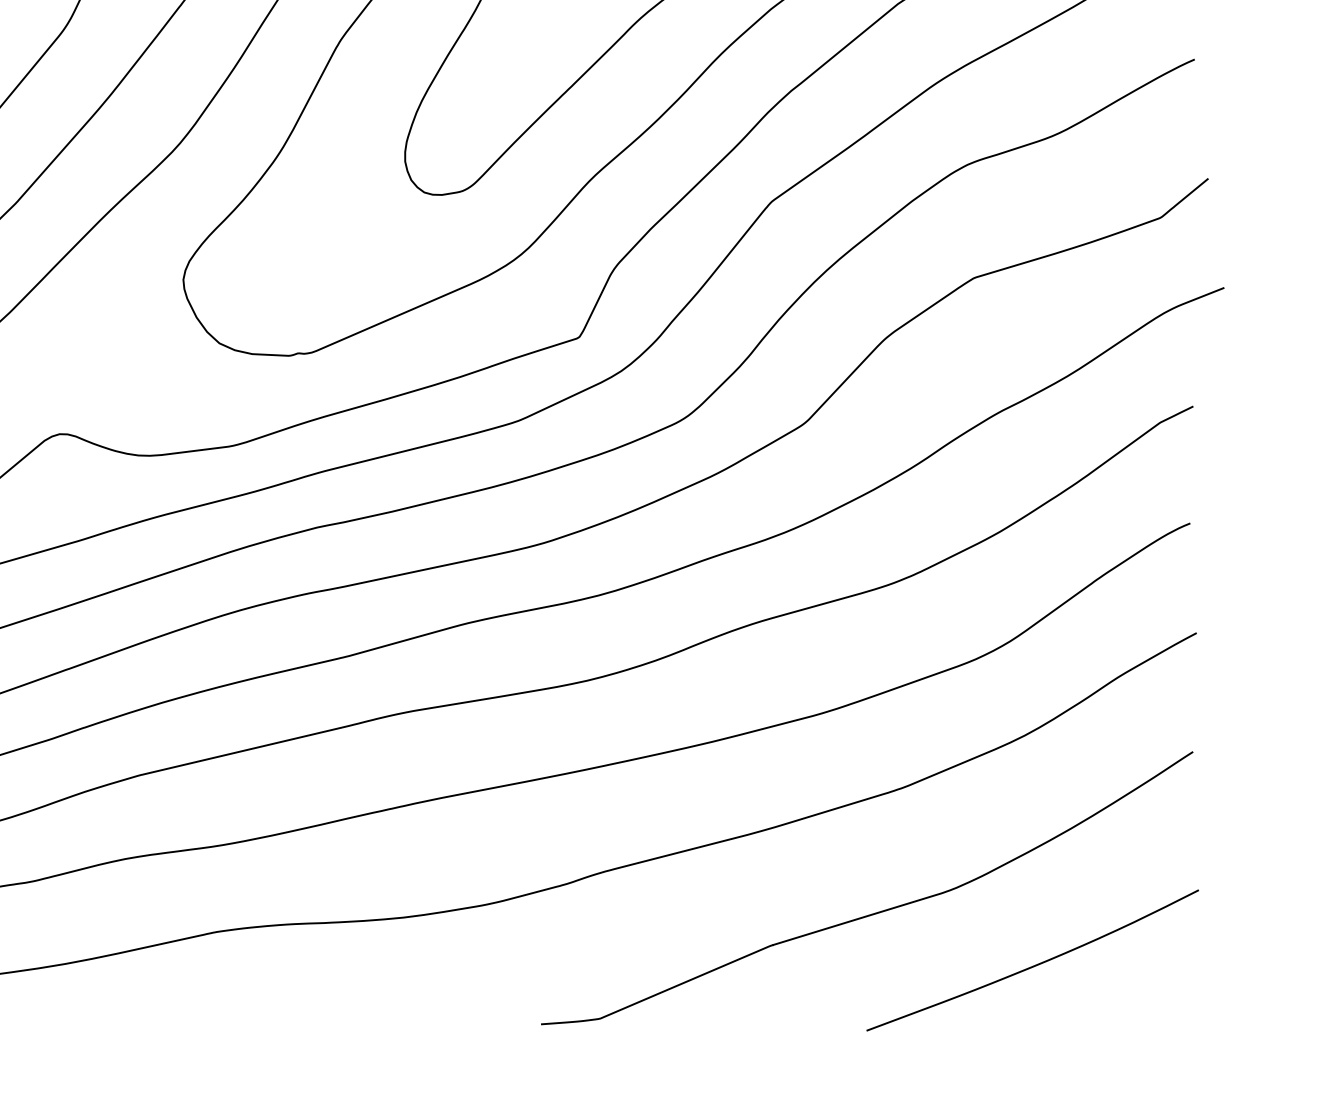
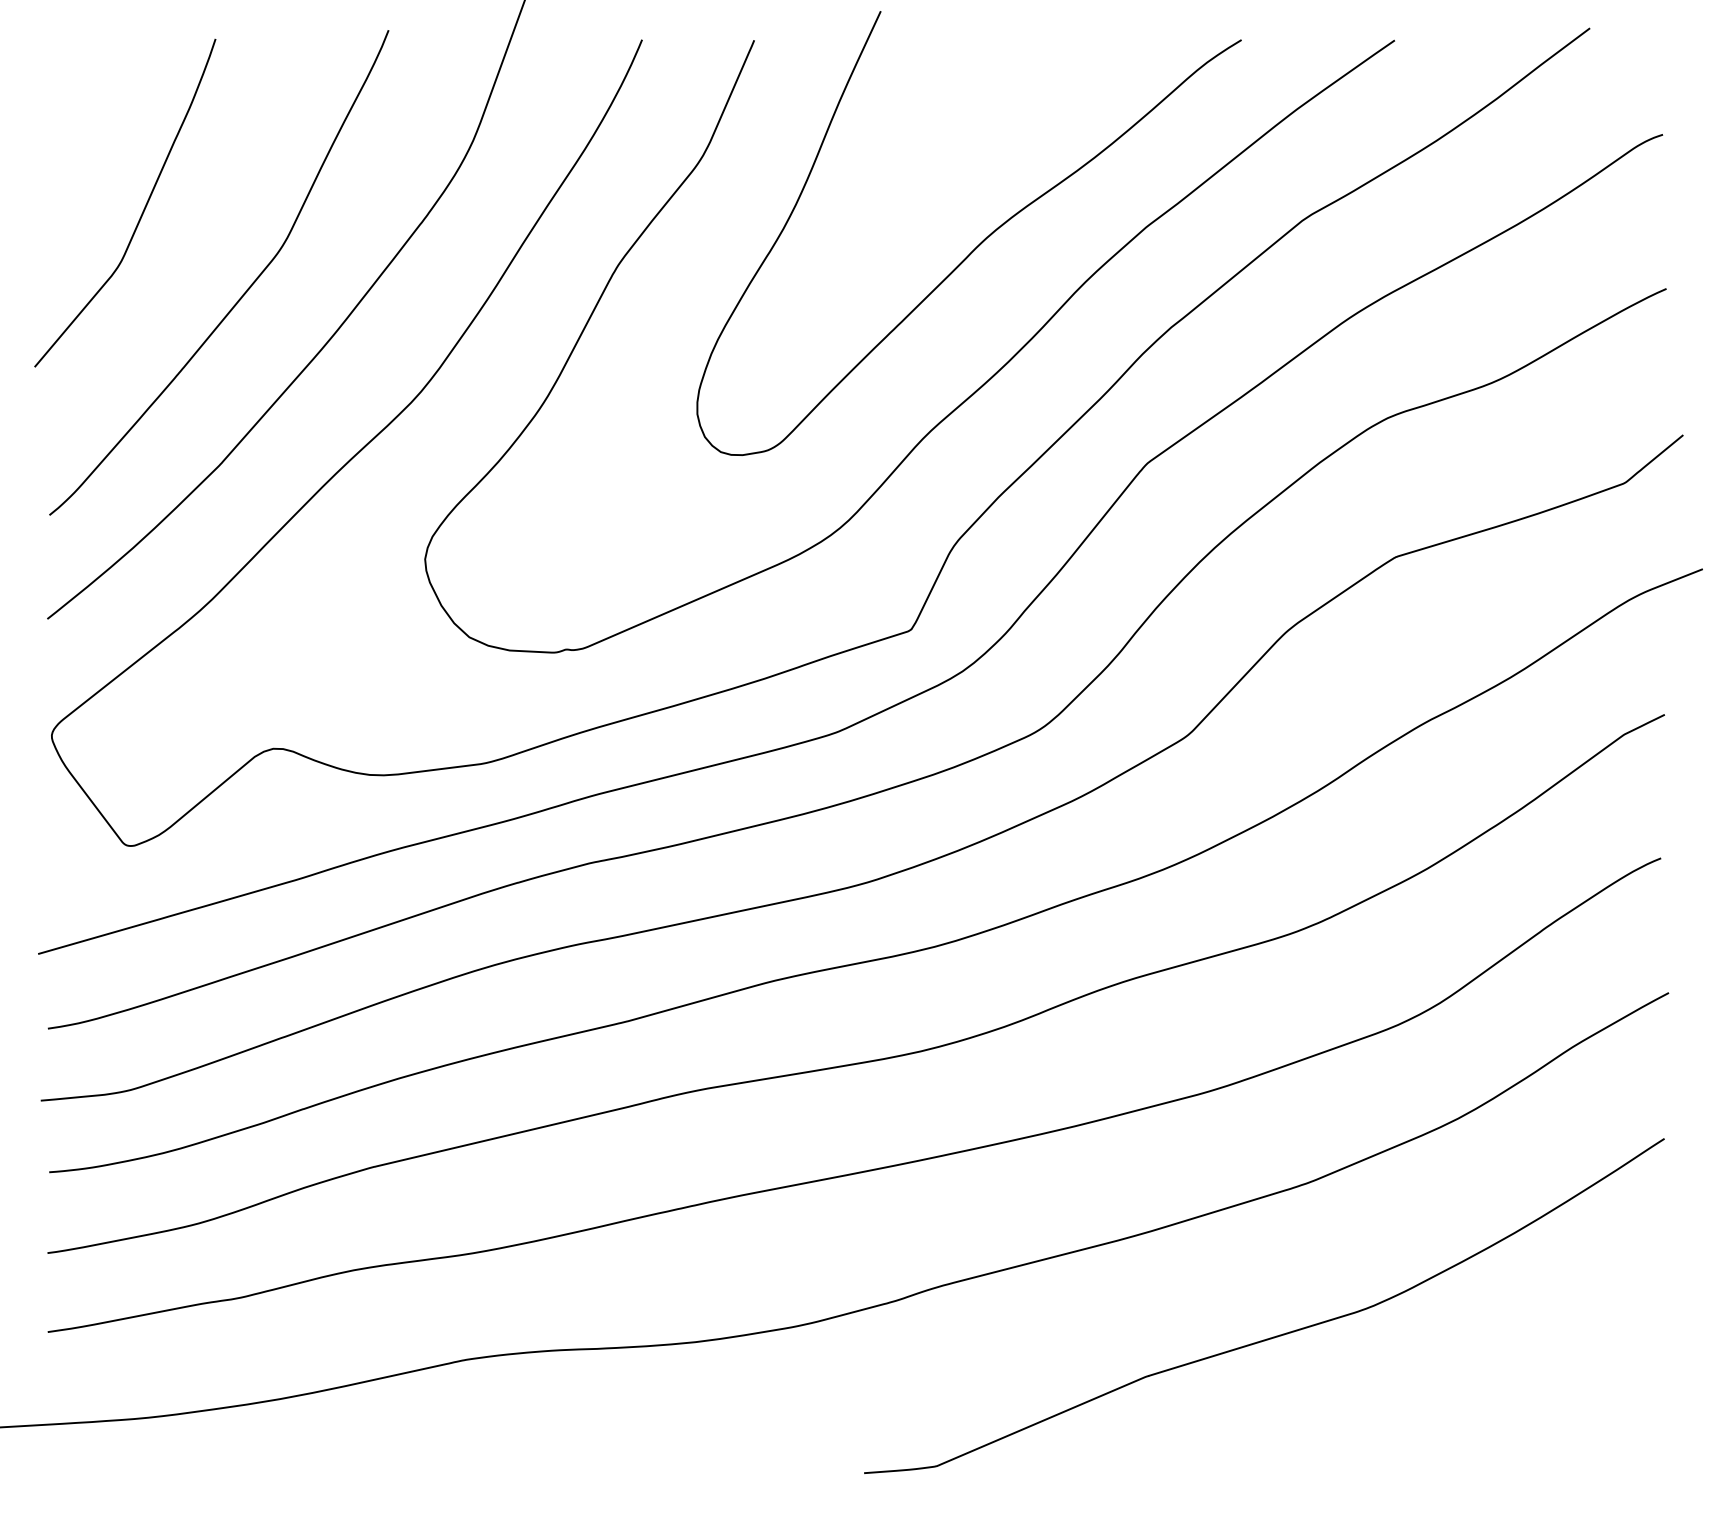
curve: (1034, 965) -> (1469, 1400), removed

